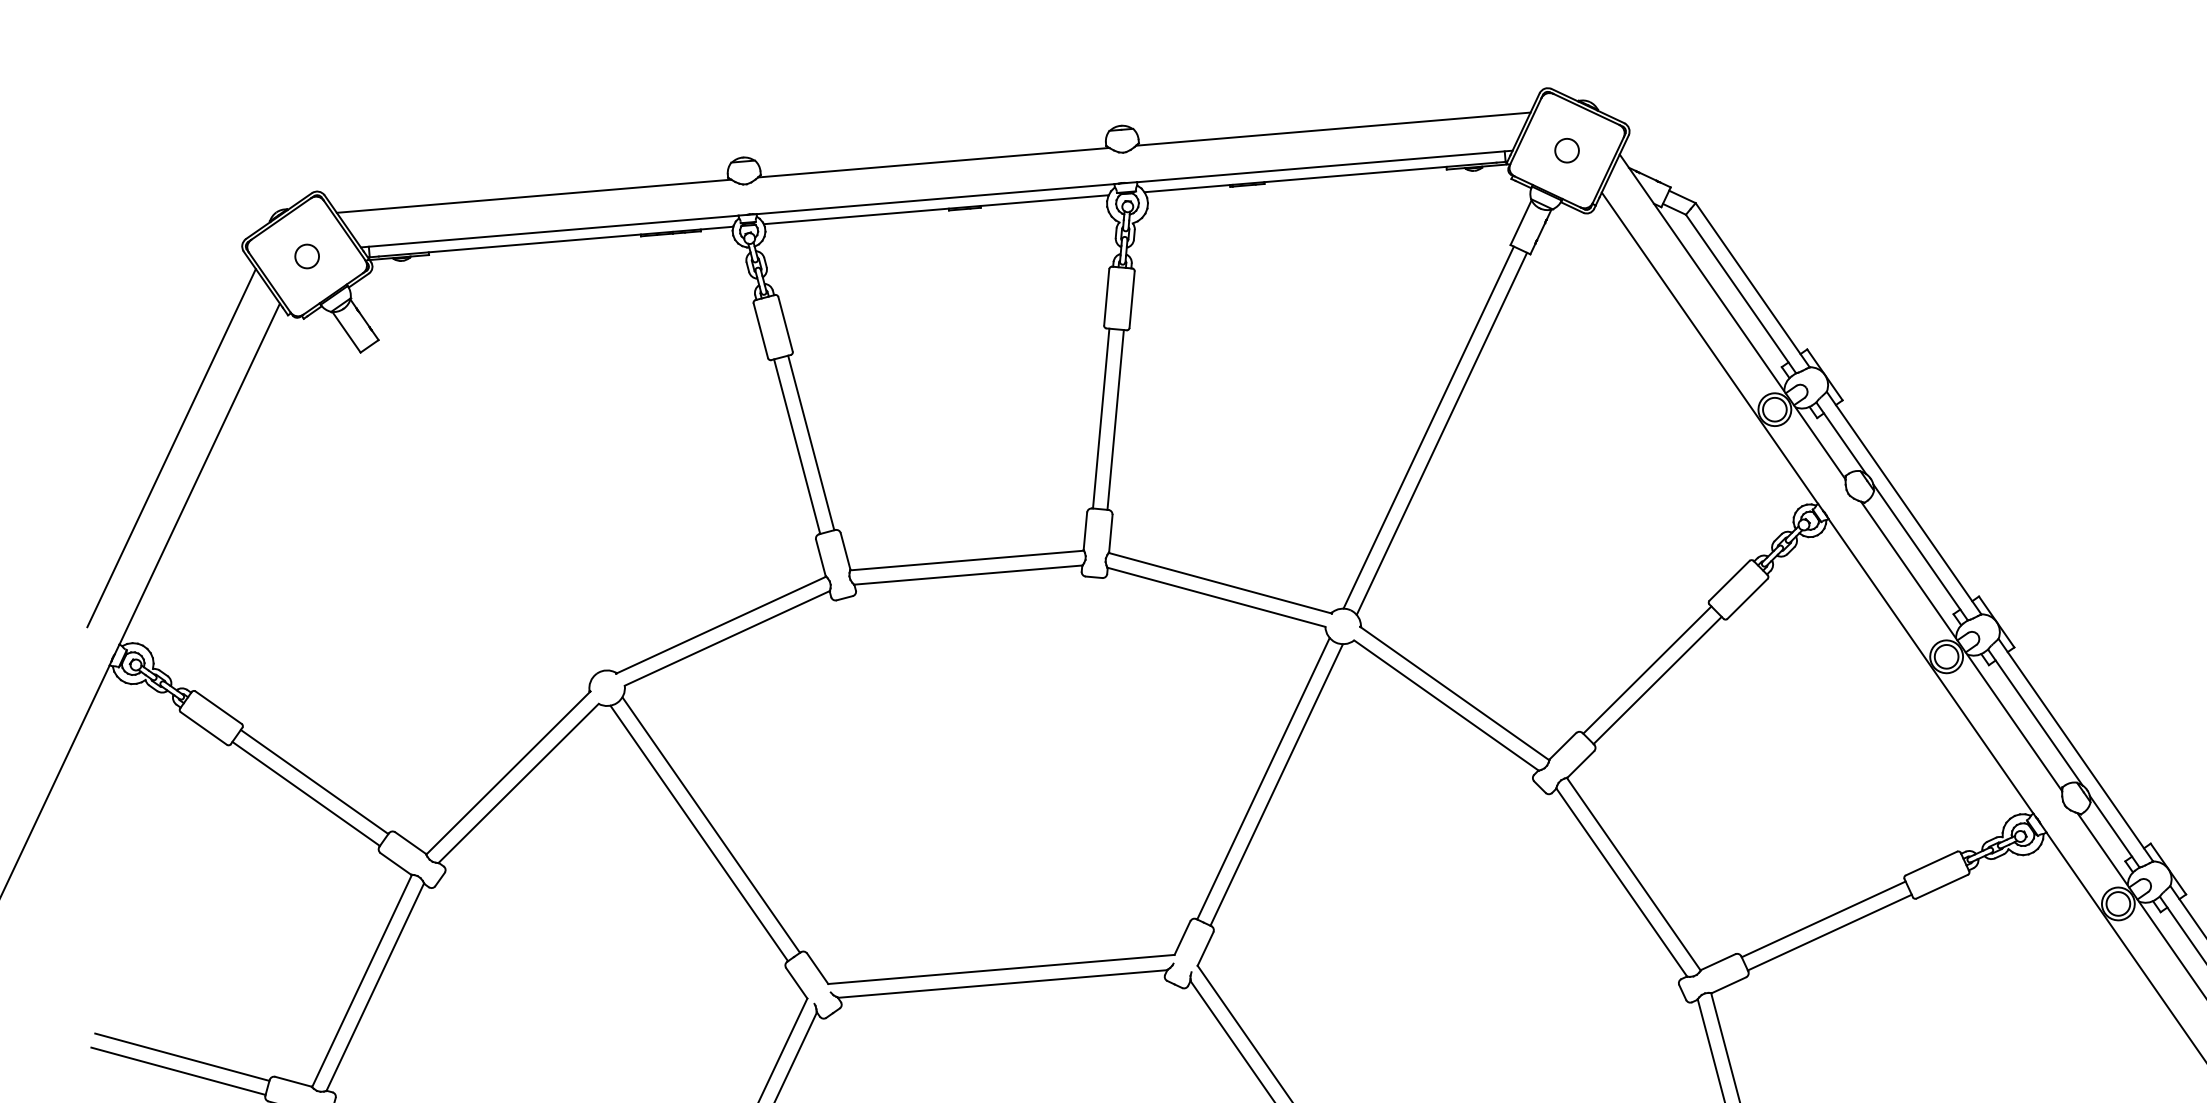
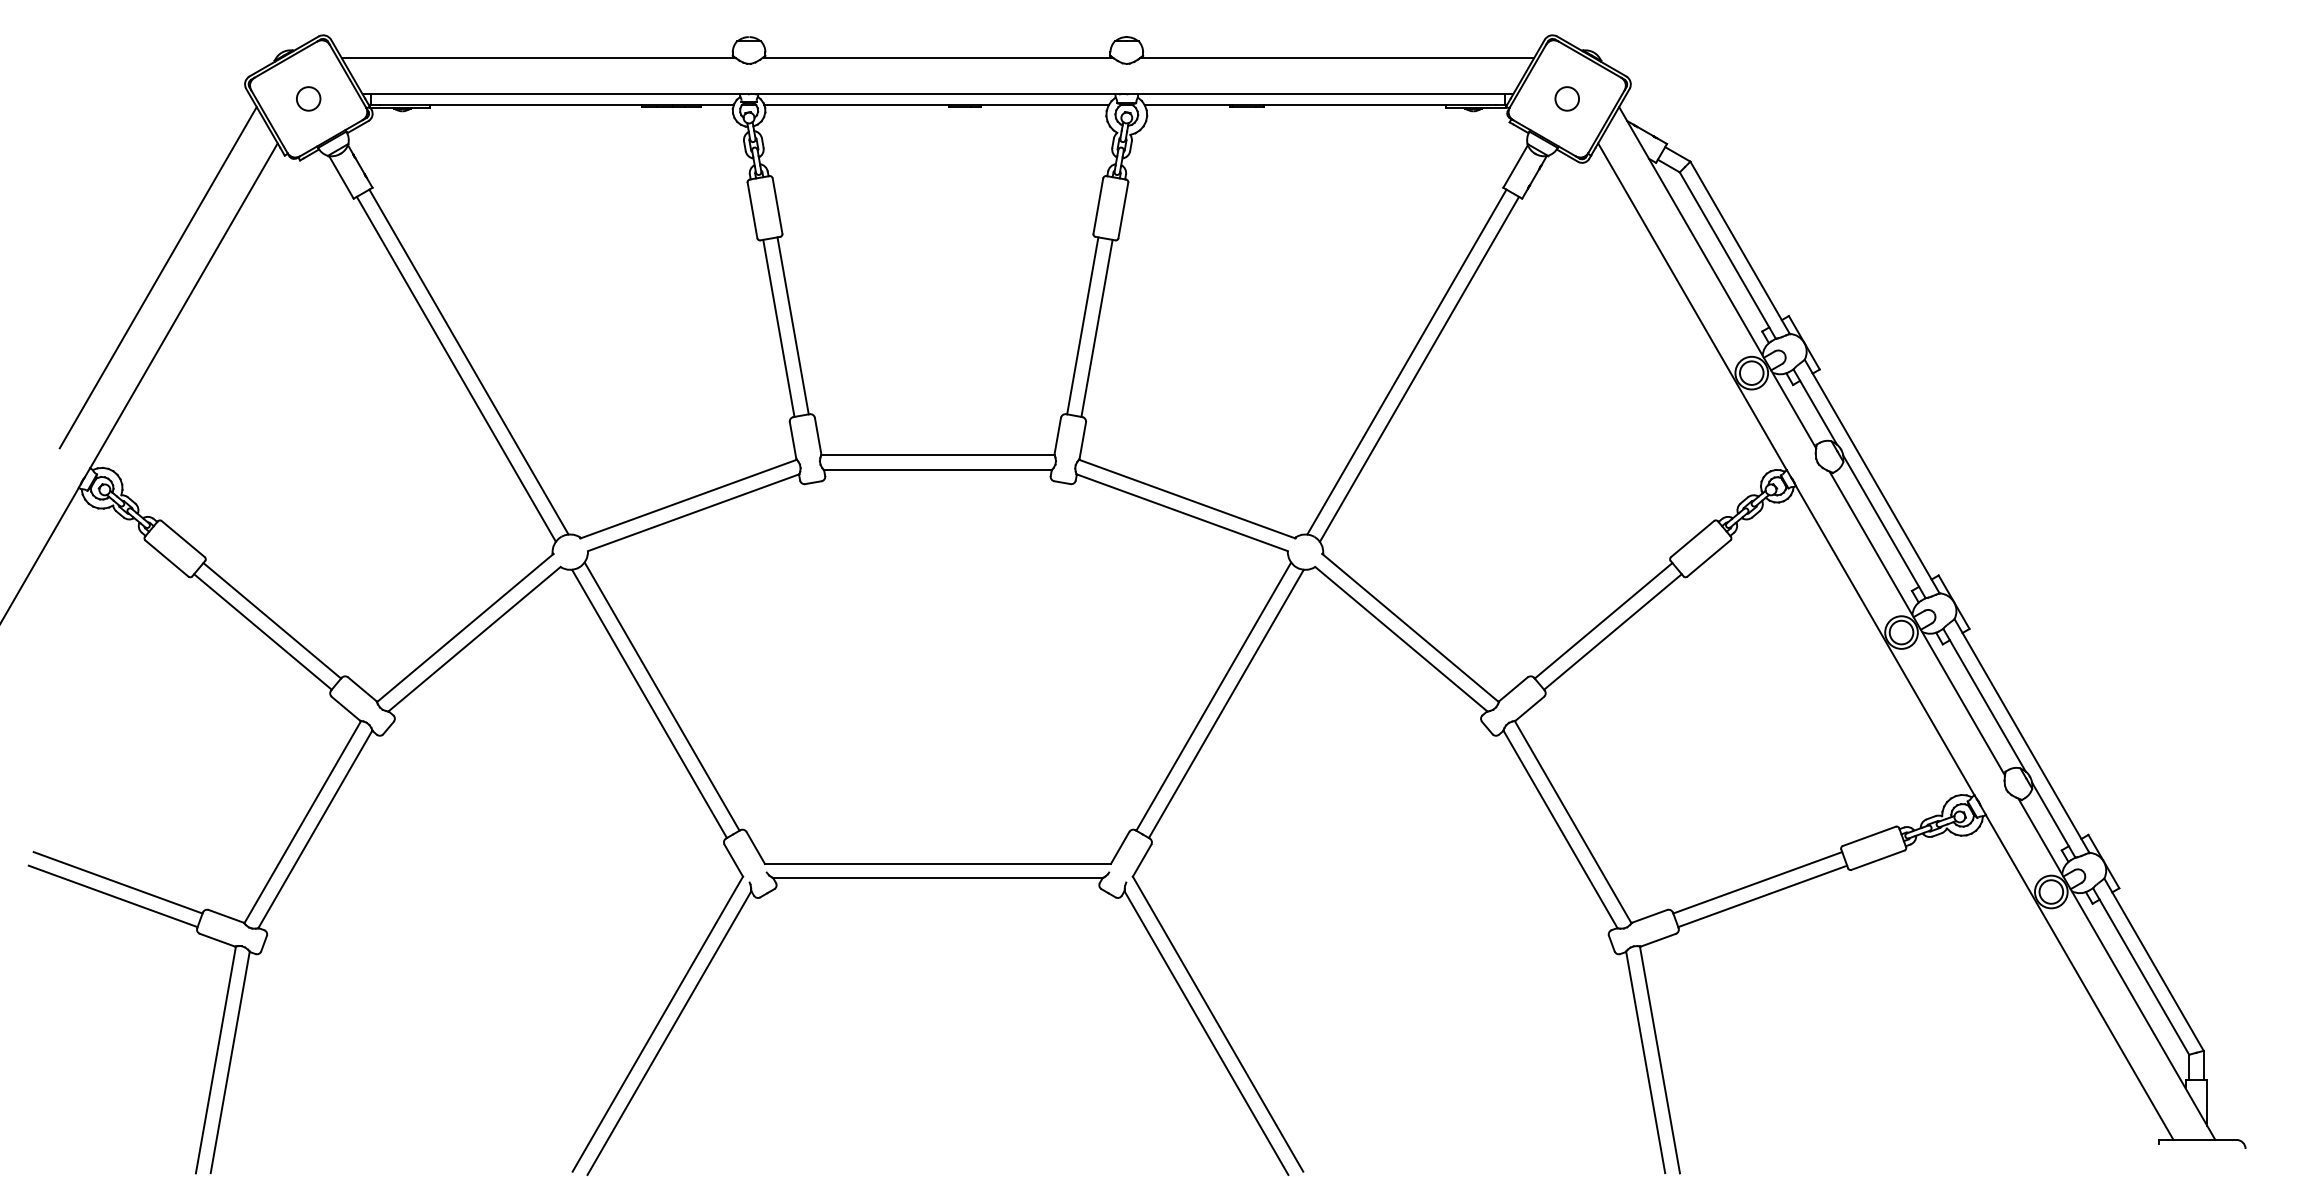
line: (489, 505) -> (468, 361), added
line: (476, 514) -> (455, 368), added

